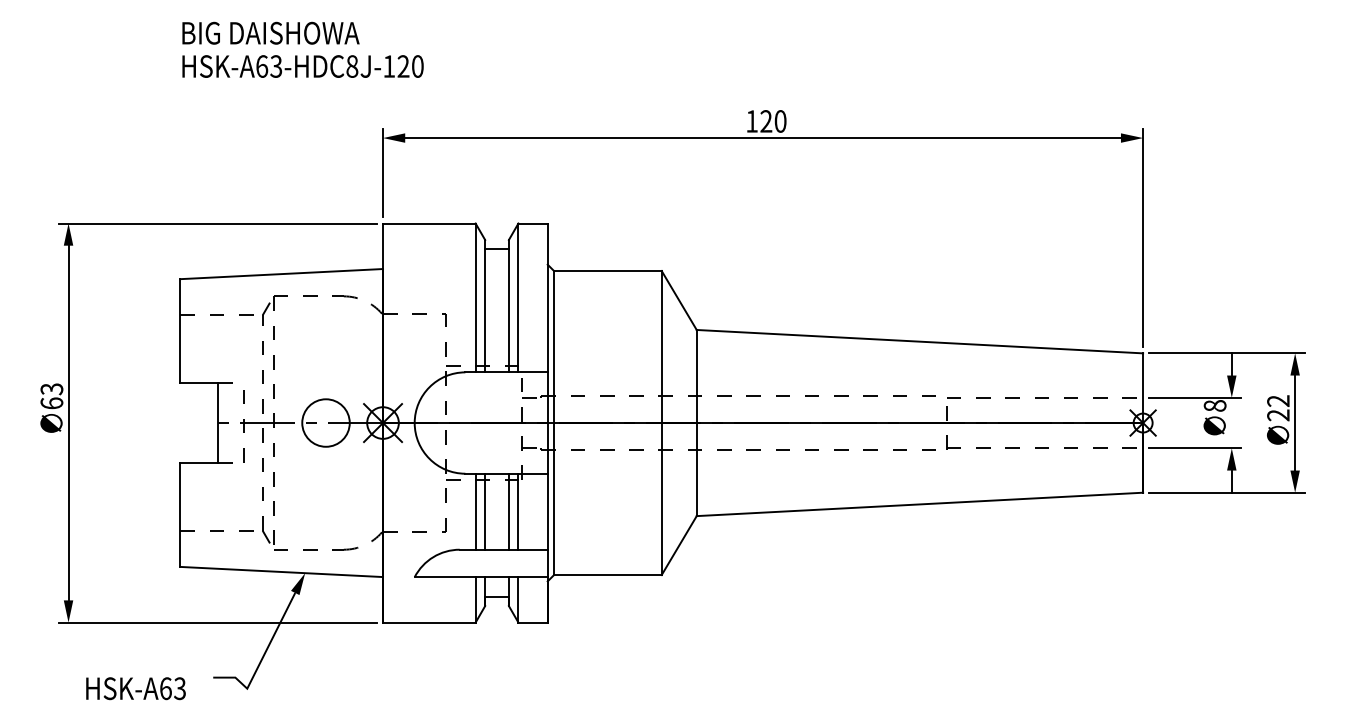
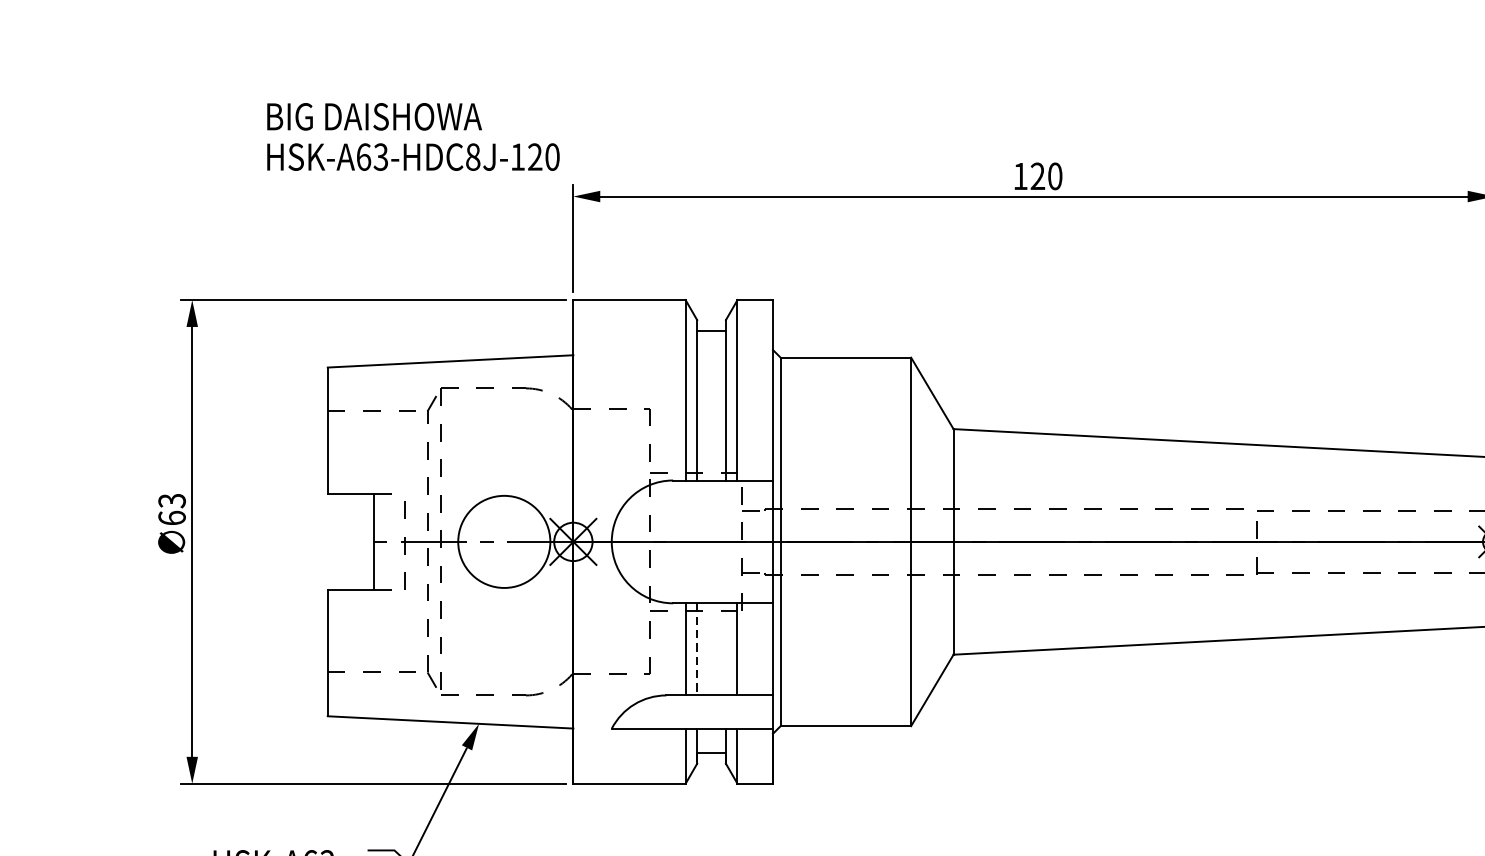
text: (302, 49) -> (412, 136), moved
circle: (325, 422) -> (503, 541), size x1.6
line: (508, 511) -> (725, 649), removed
line: (485, 512) -> (697, 650), solid -> dashed

